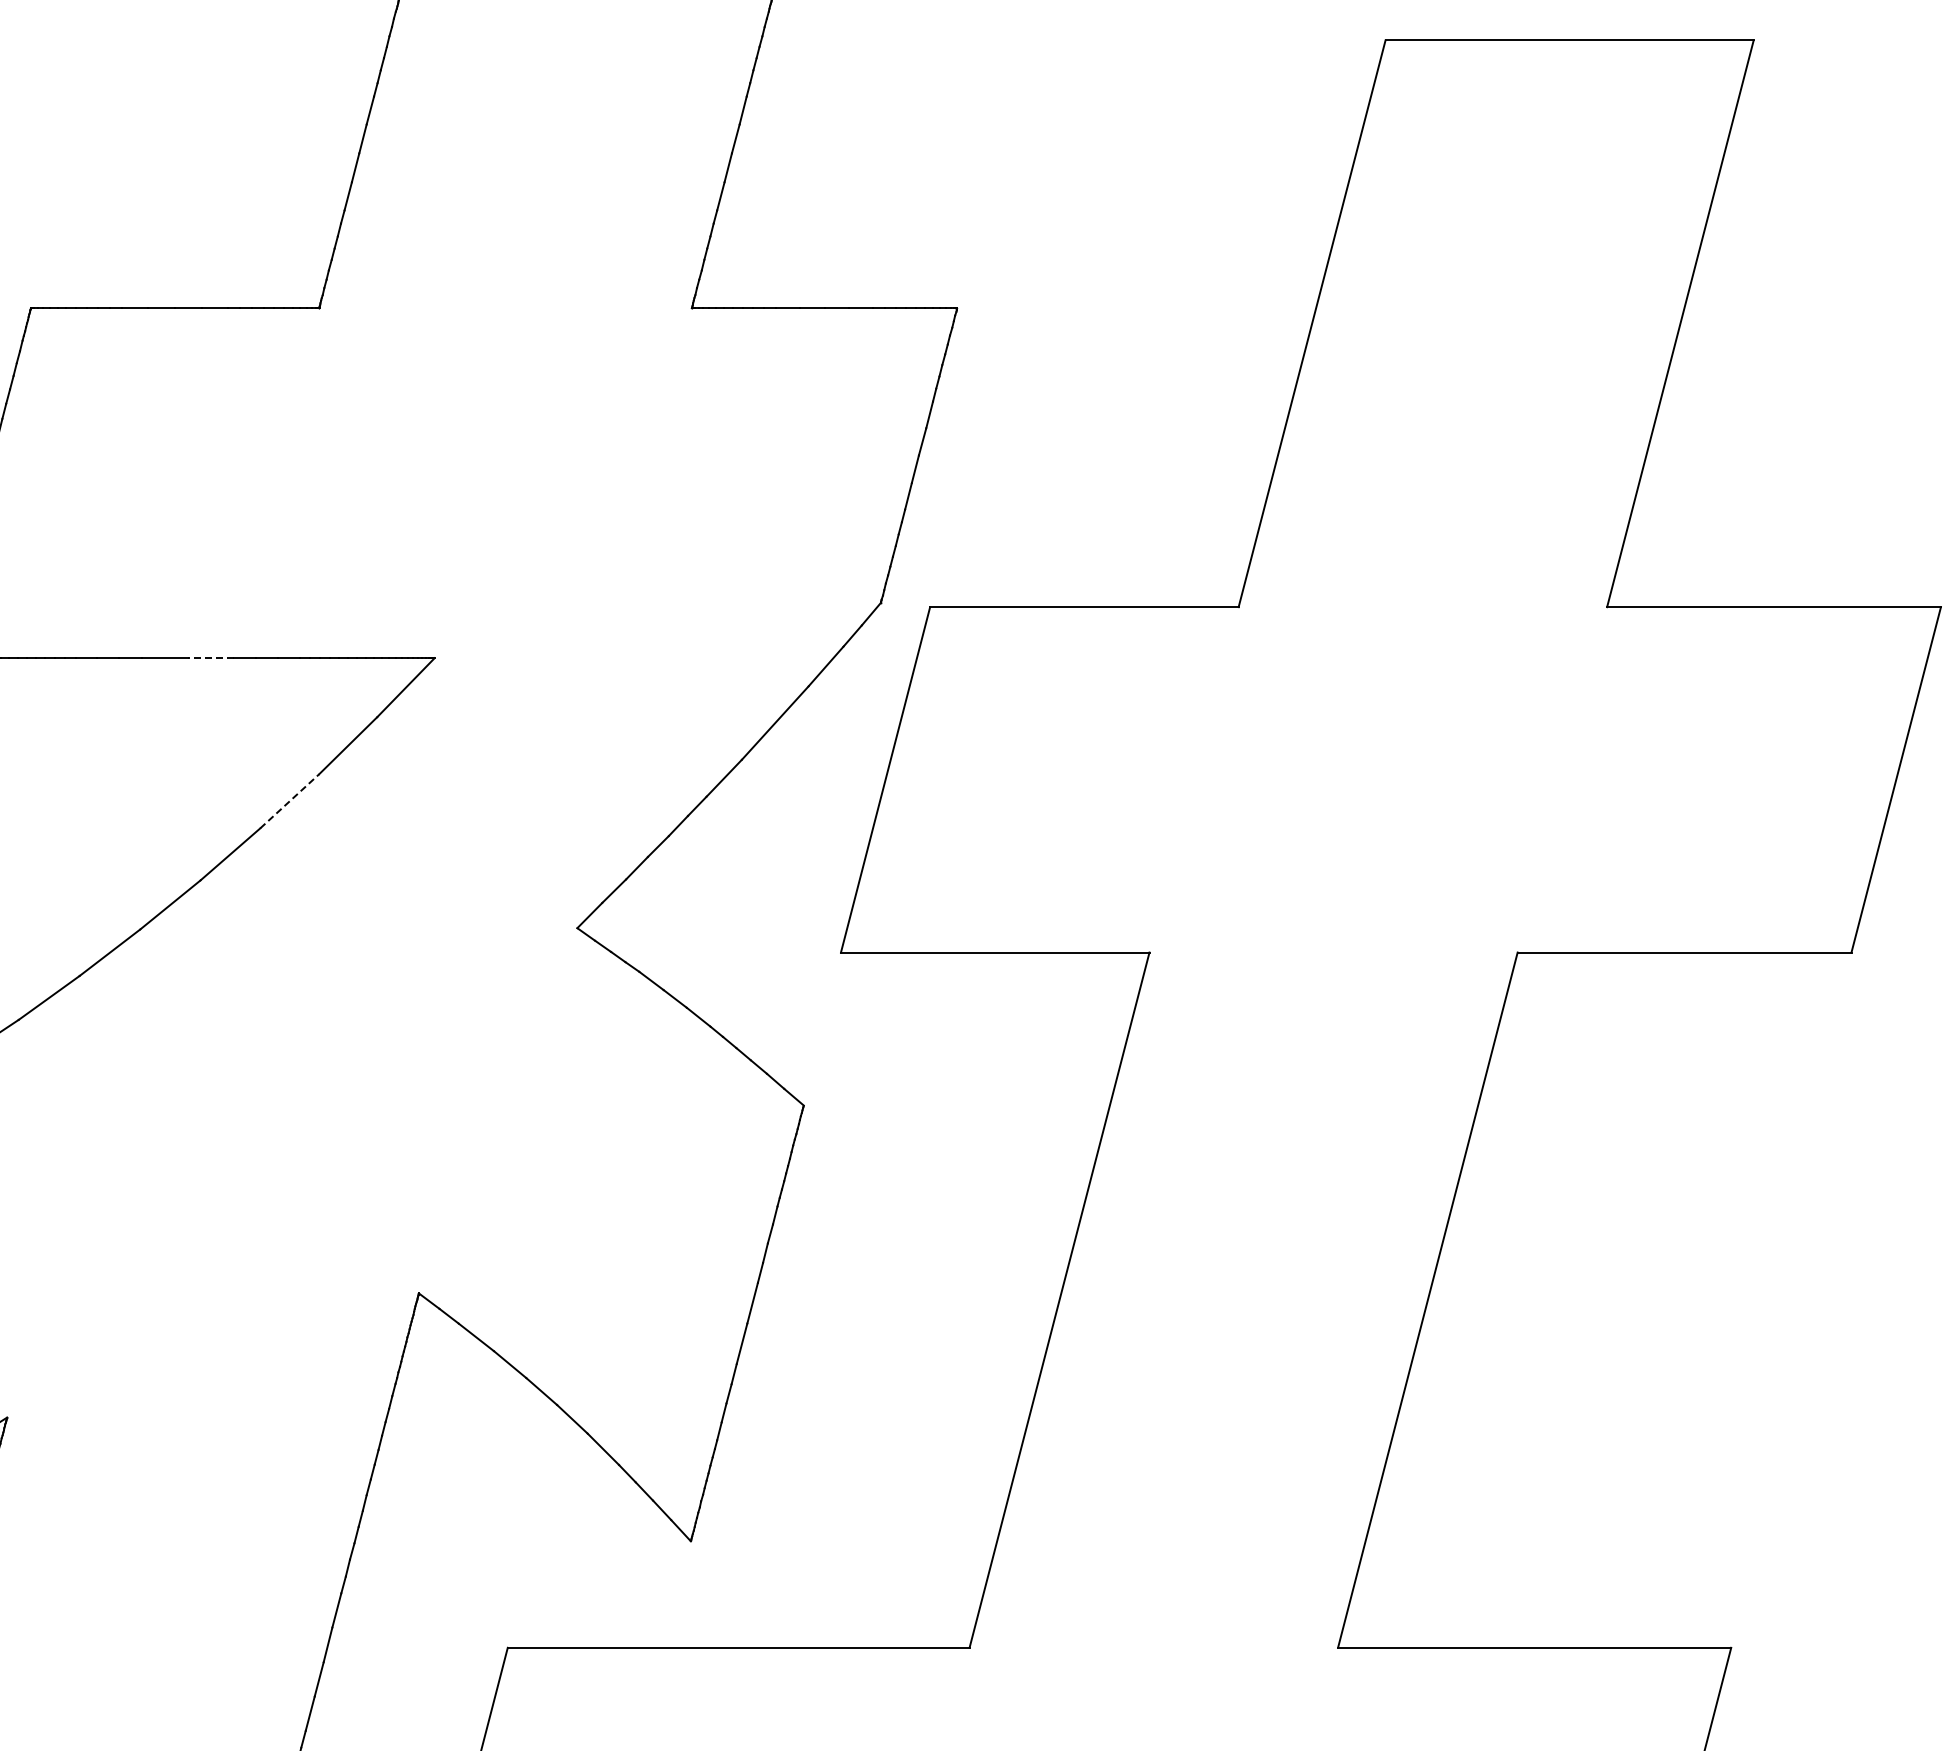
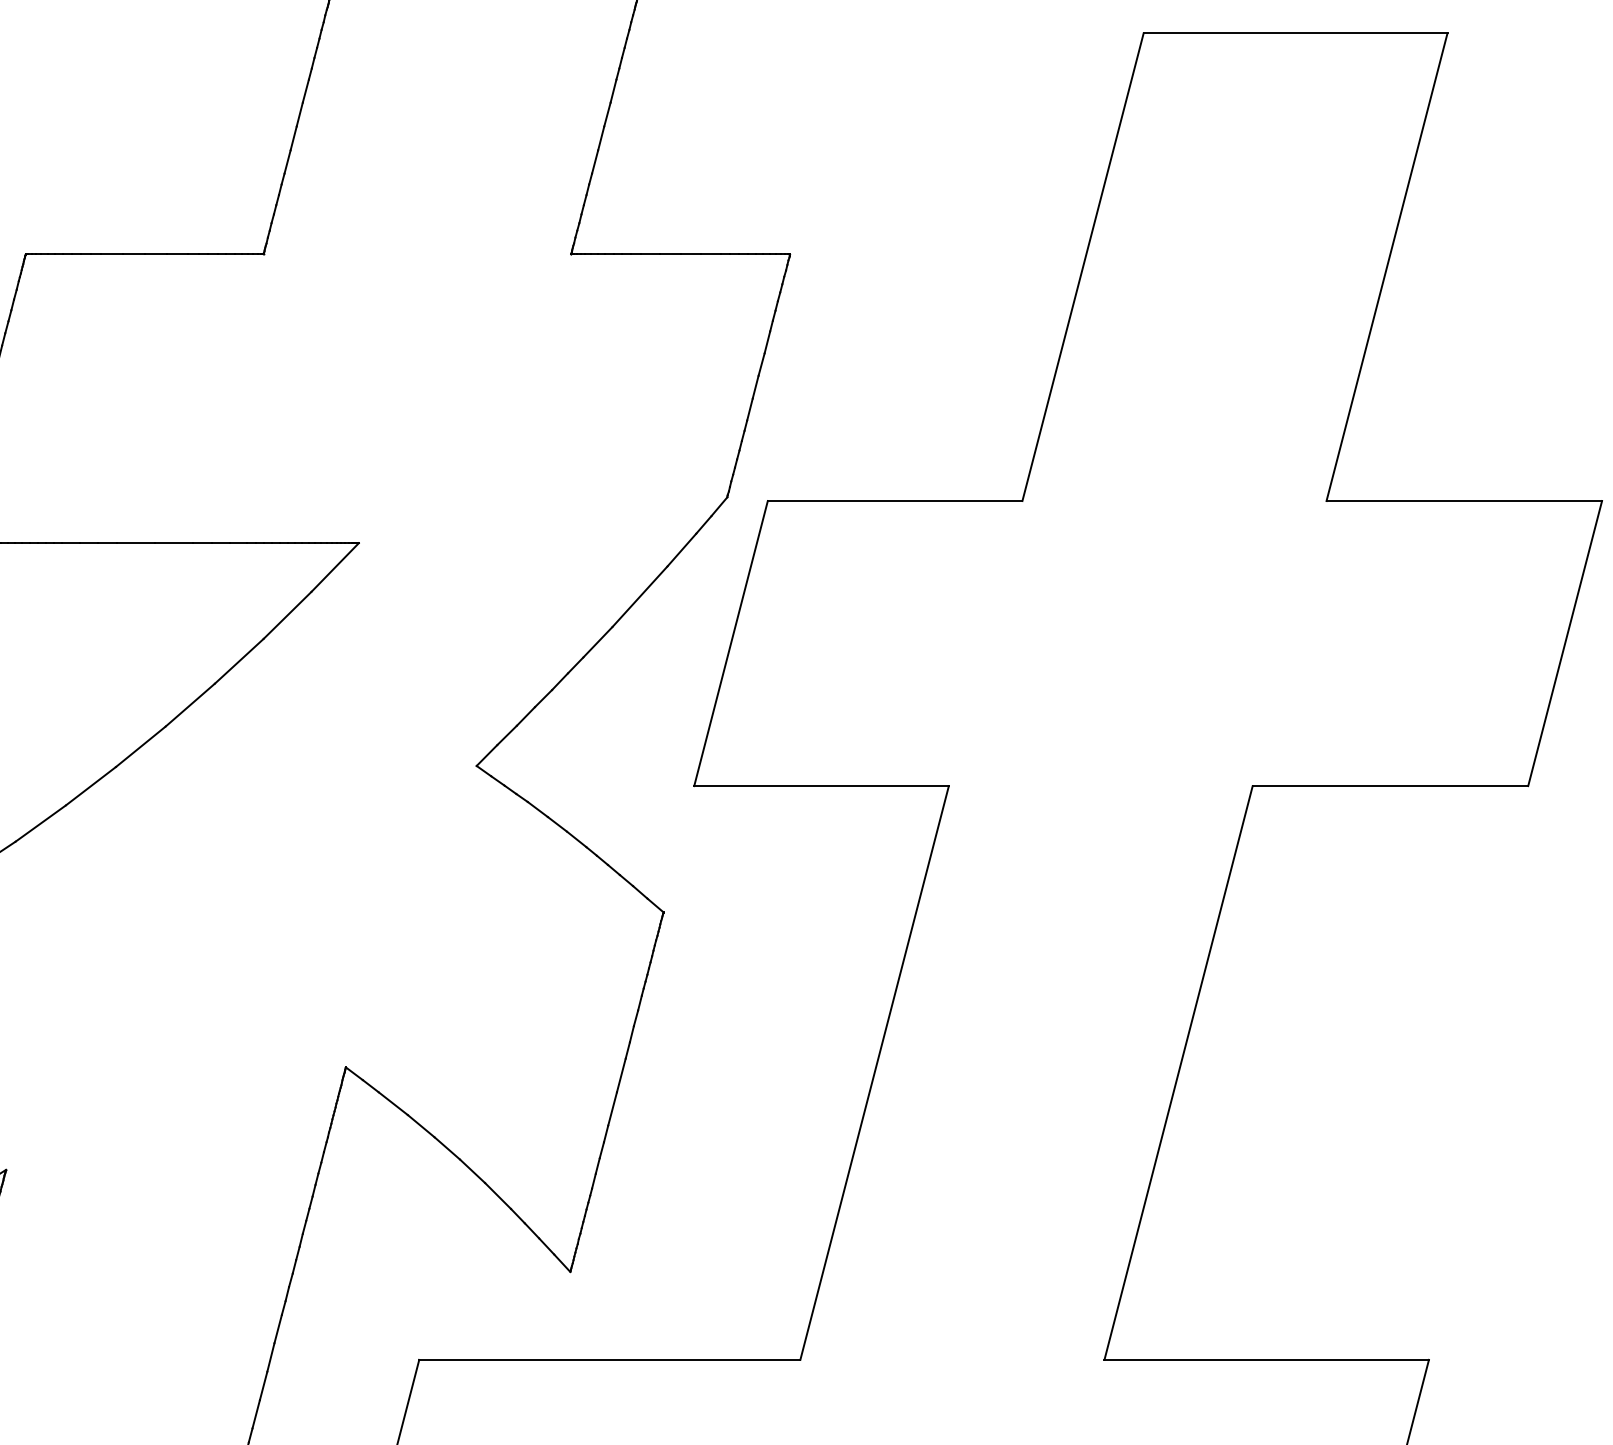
line: (210, 658) -> (173, 543), dashed -> solid
line: (290, 801) -> (239, 661), dashed -> solid

